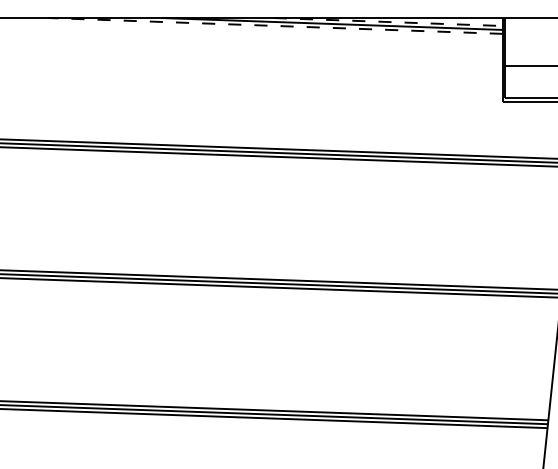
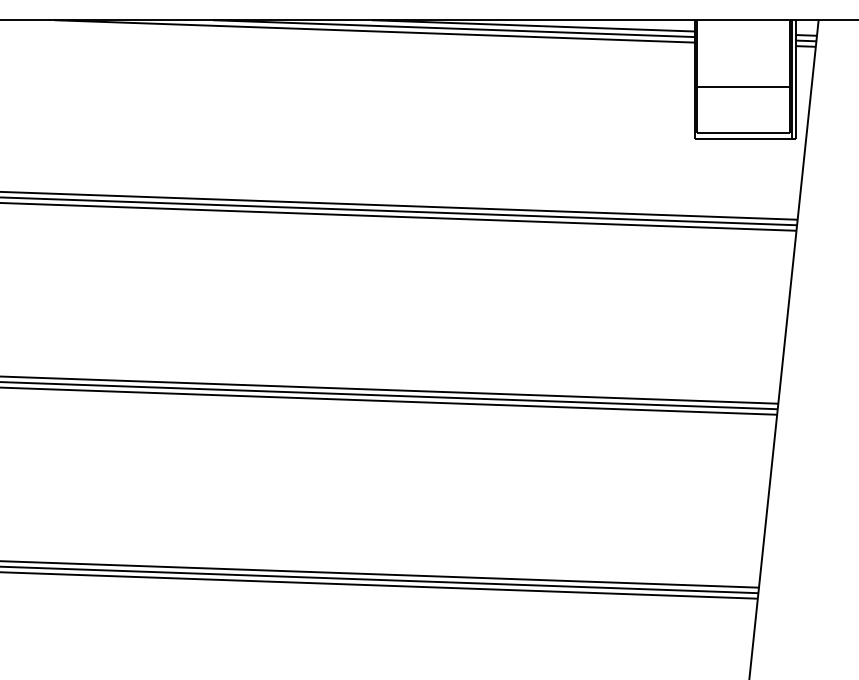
line: (388, 21) -> (533, 25), dashed -> solid
line: (275, 26) -> (374, 31), dashed -> solid

